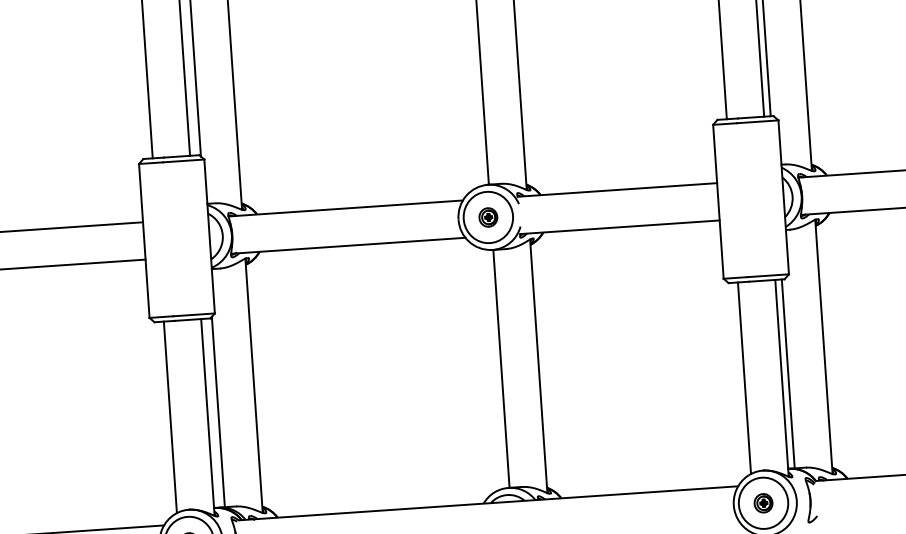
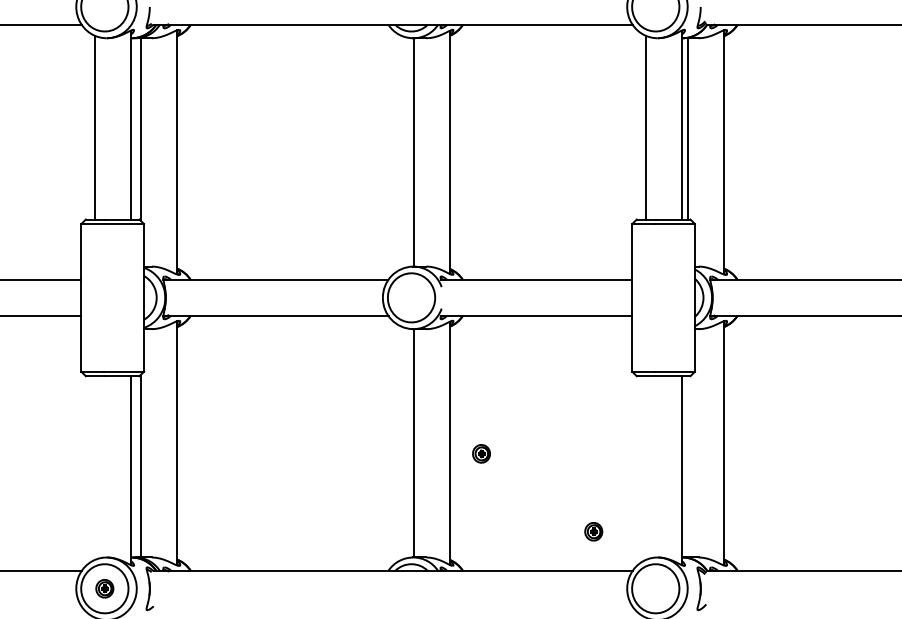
part: (488, 217) -> (481, 453), moved
line: (787, 373) -> (687, 466), removed
line: (744, 377) -> (645, 467), removed
line: (170, 416) -> (94, 467), removed
part: (763, 503) -> (593, 531), moved

